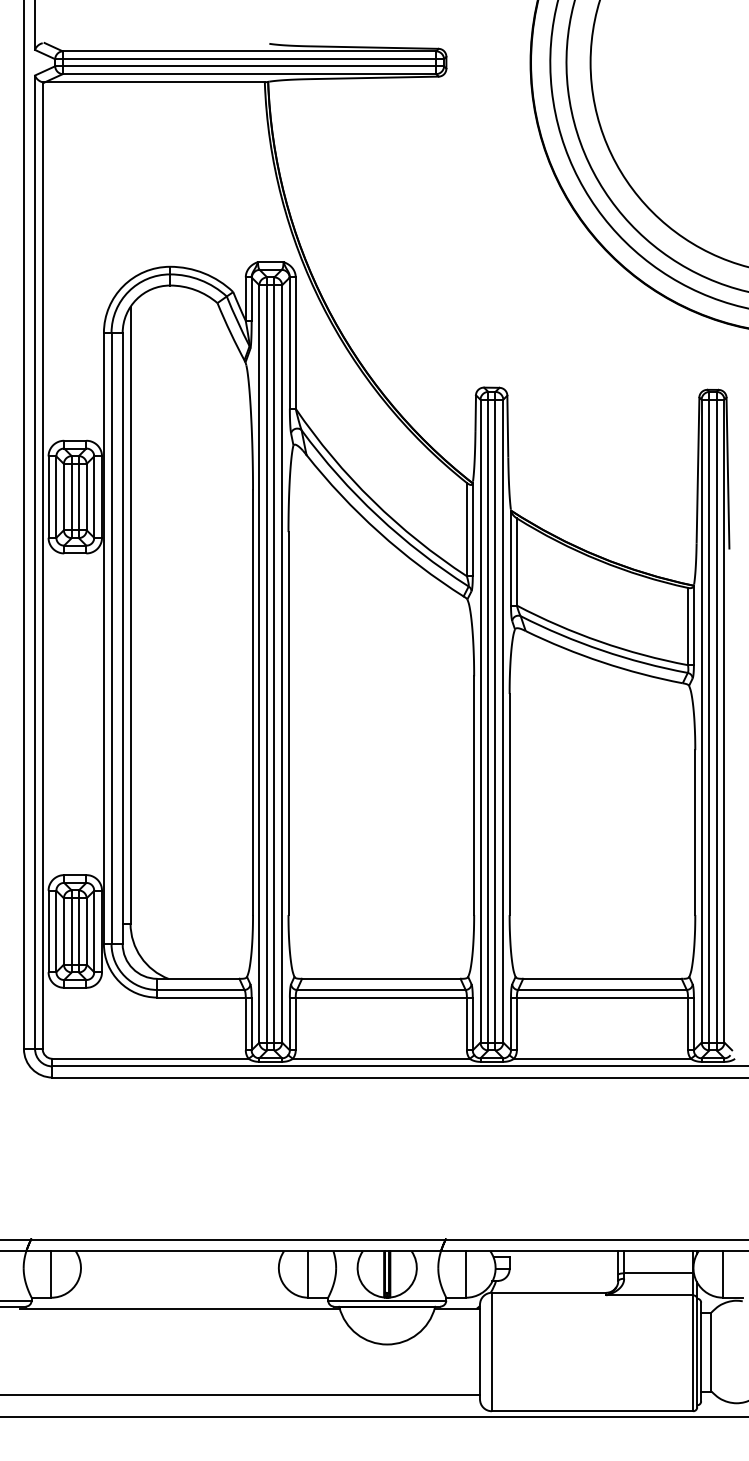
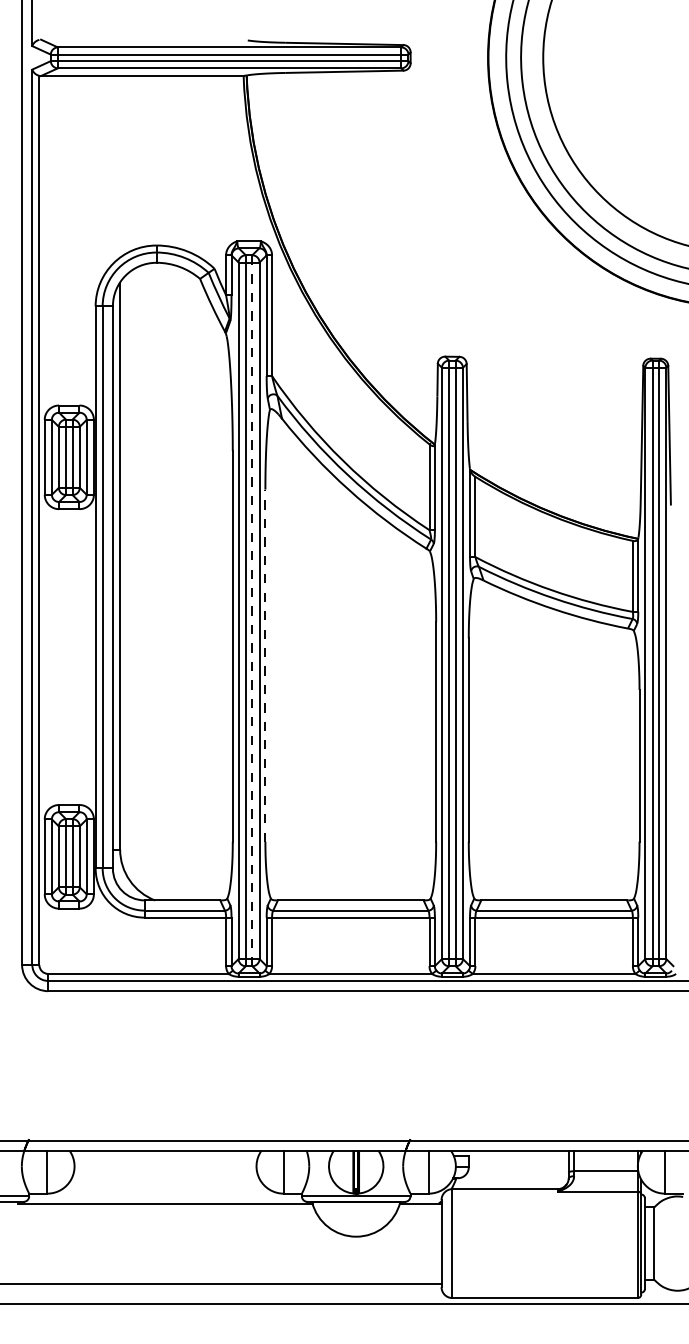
line: (274, 663) -> (252, 610), solid -> dashed
line: (288, 723) -> (265, 665), solid -> dashed

